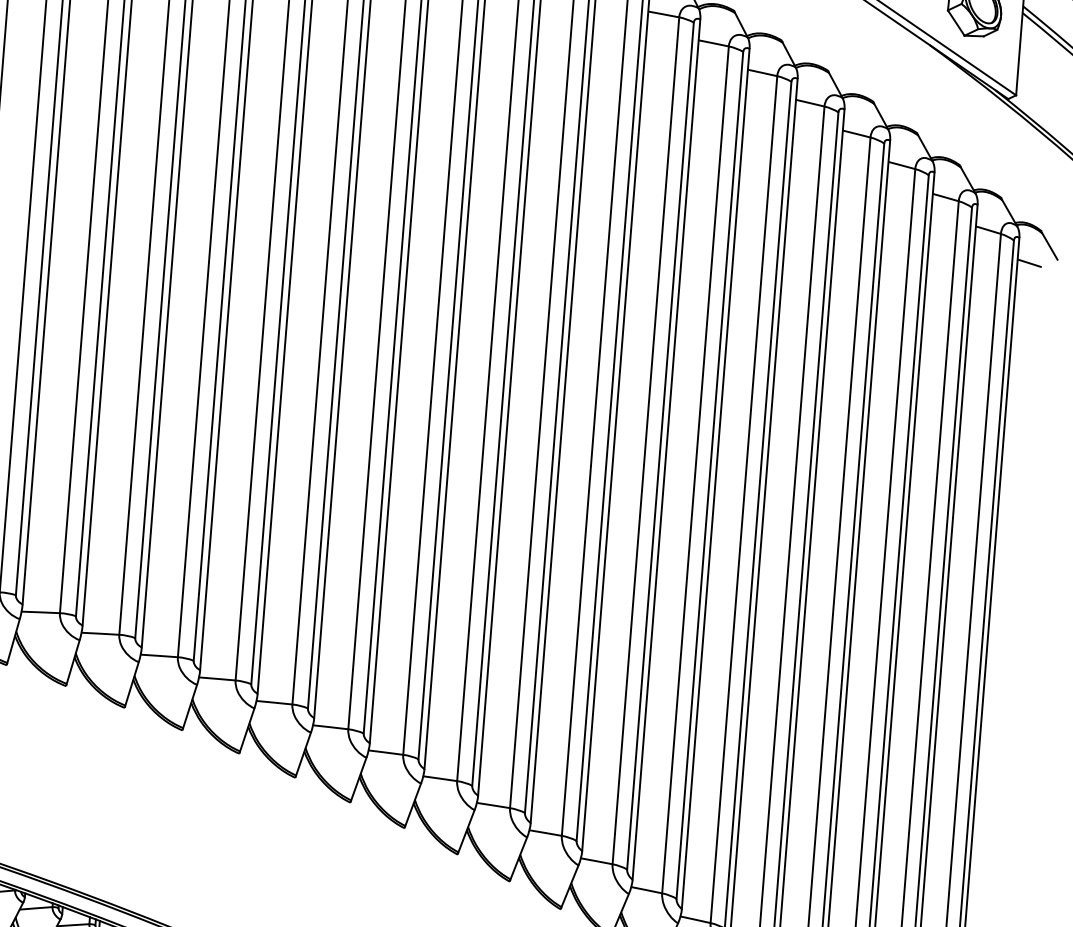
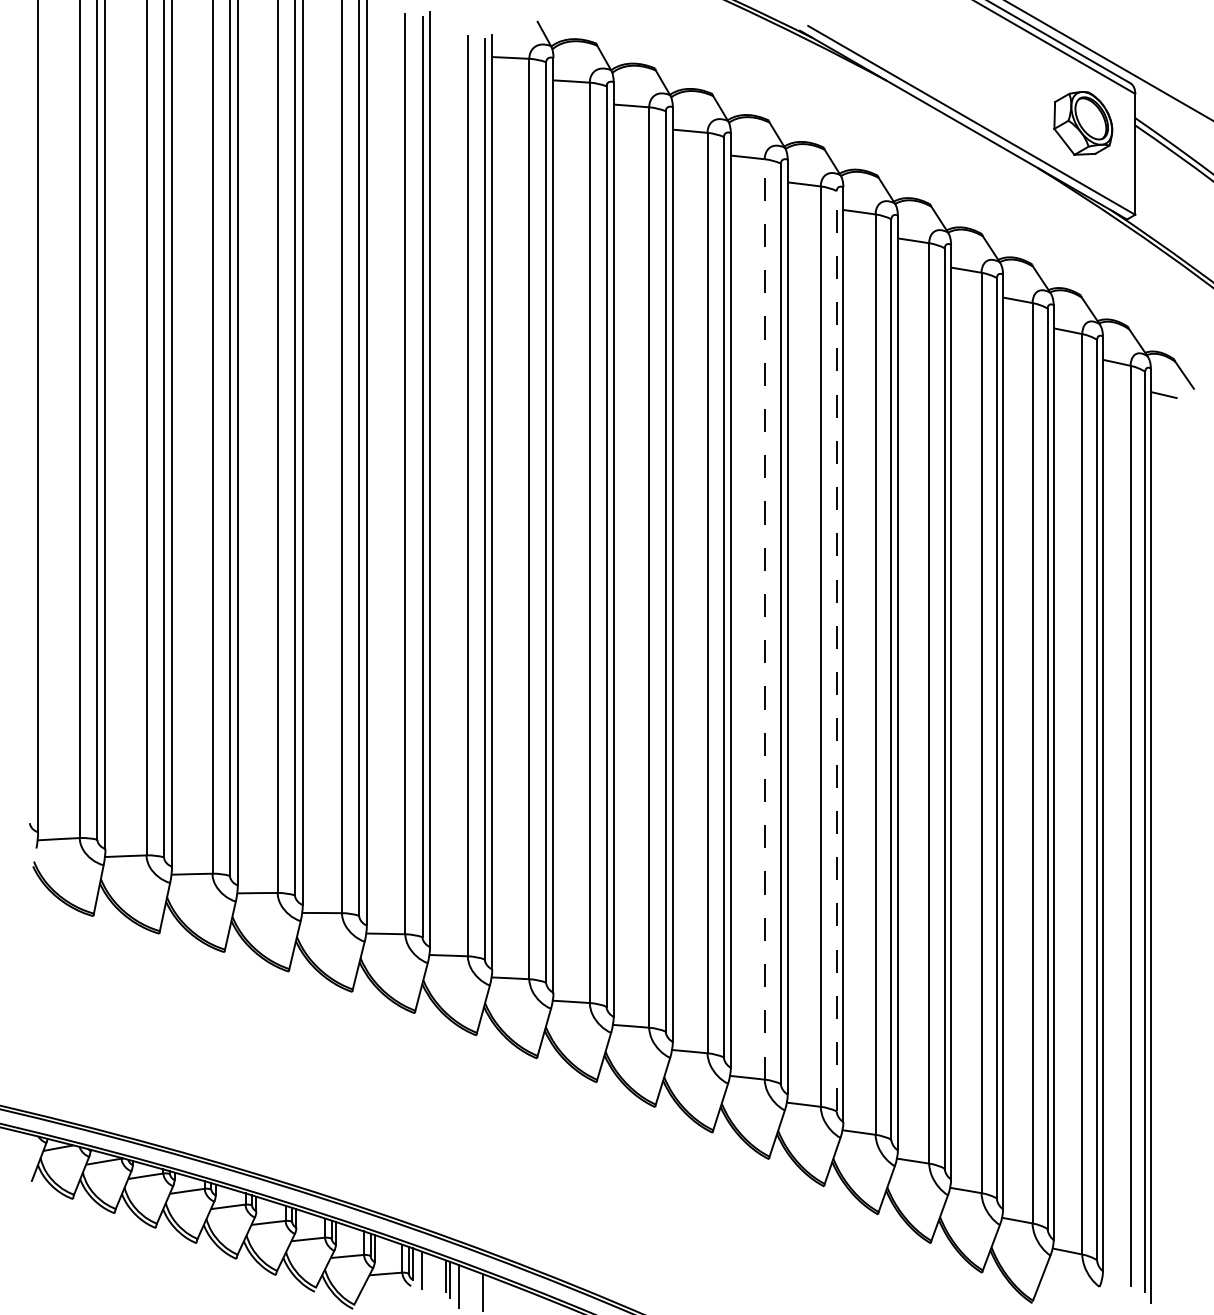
line: (645, 439) -> (764, 618), solid -> dashed
line: (709, 474) -> (836, 650), solid -> dashed

